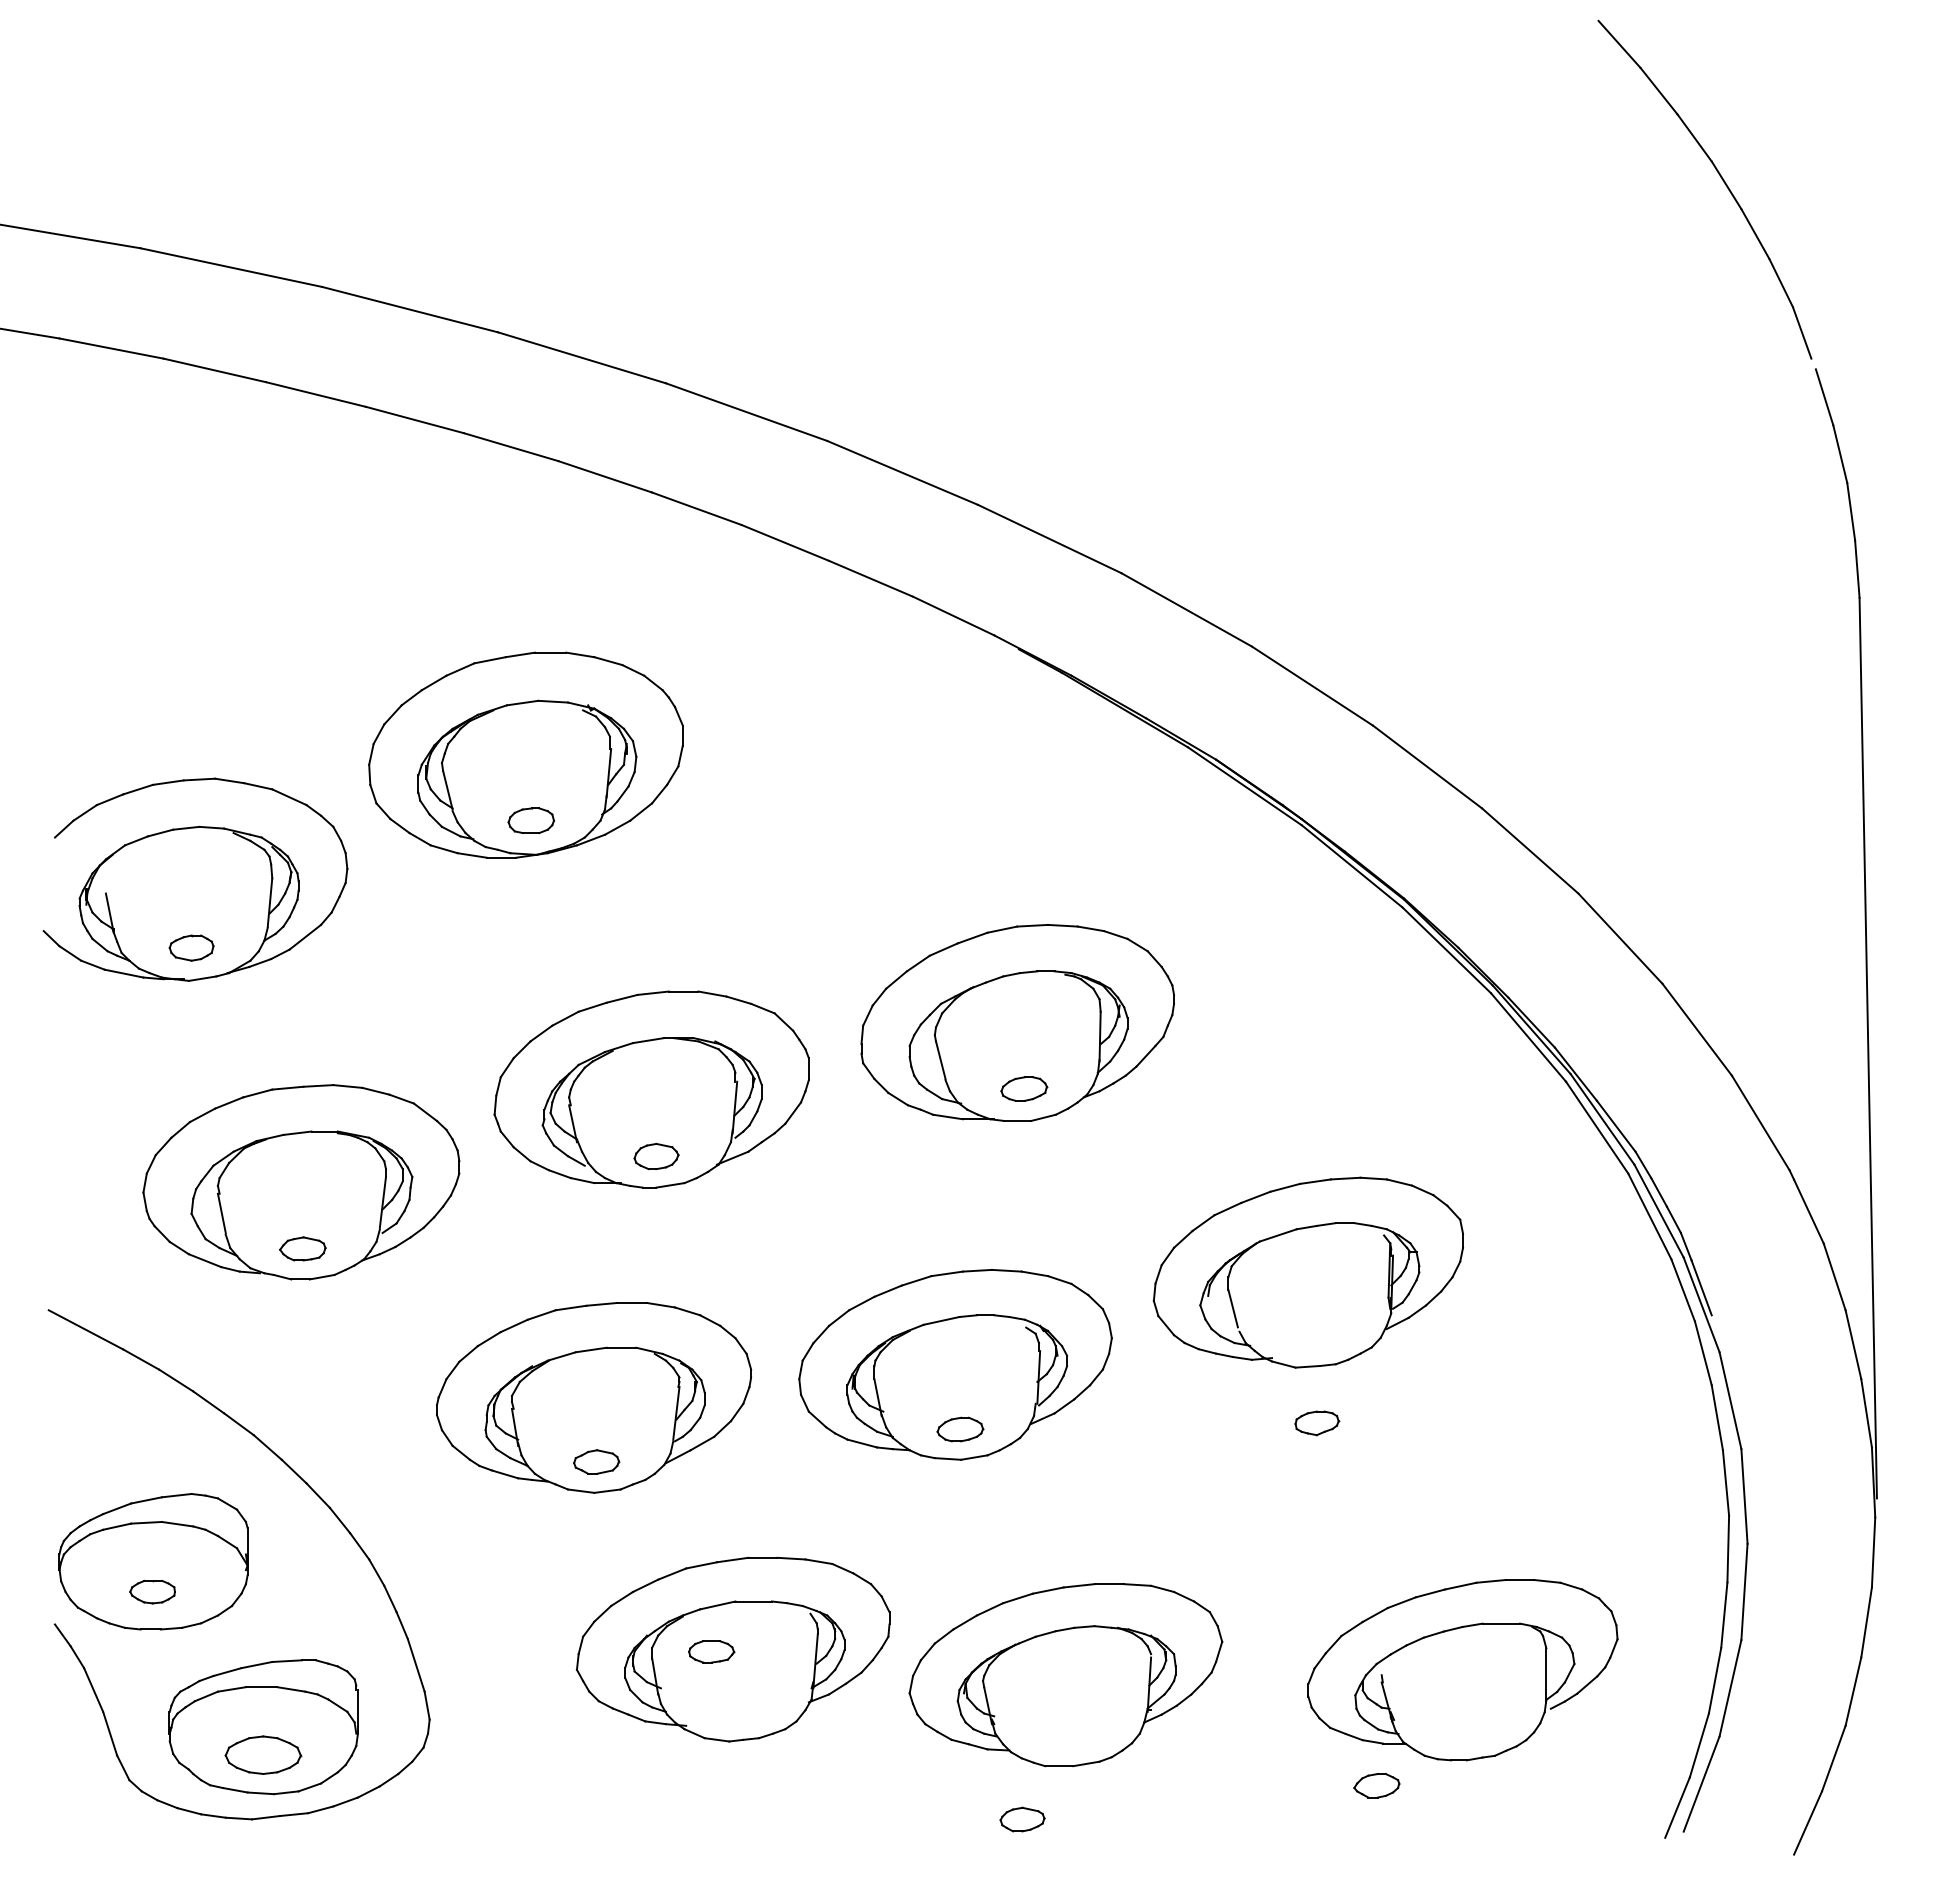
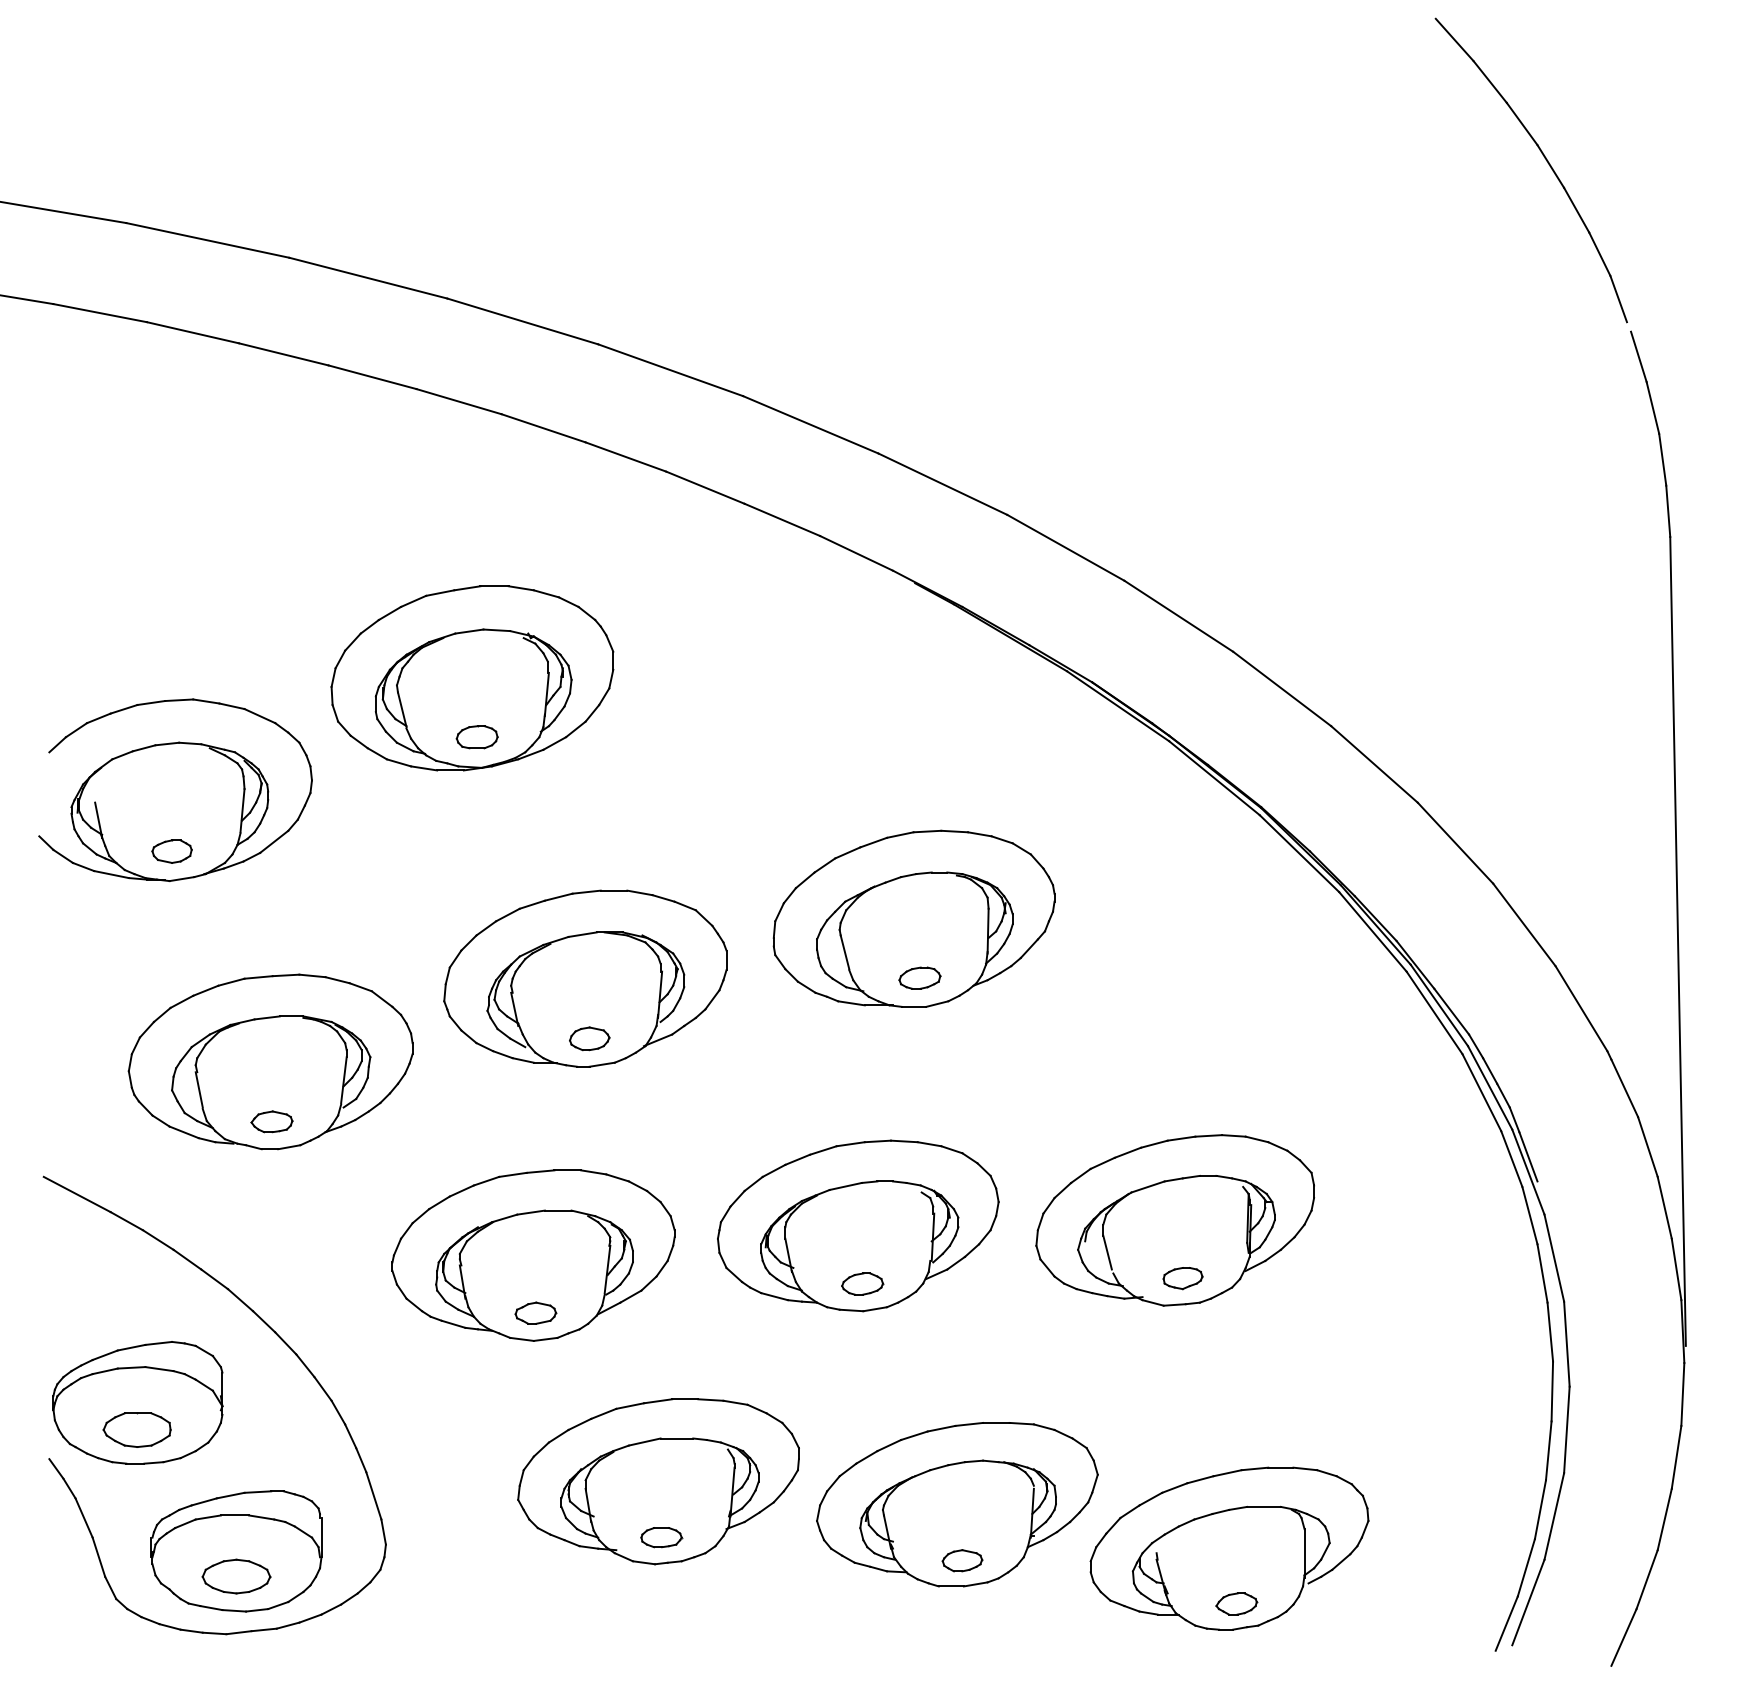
part: (1307, 1272) -> (1174, 1220), moved
part: (152, 1591) -> (136, 1429), size x1.67
part: (711, 1651) -> (661, 1537), moved
part: (1462, 1670) -> (1229, 1548), moved
part: (1022, 1819) -> (962, 1560), moved

